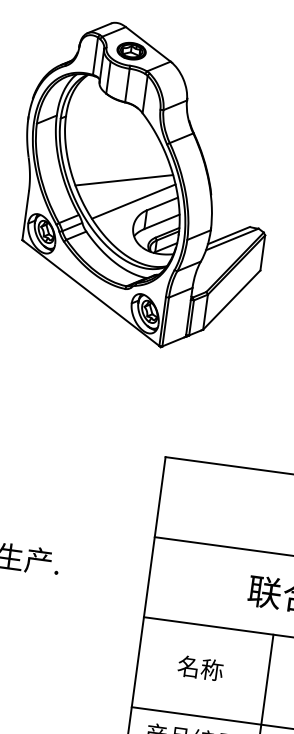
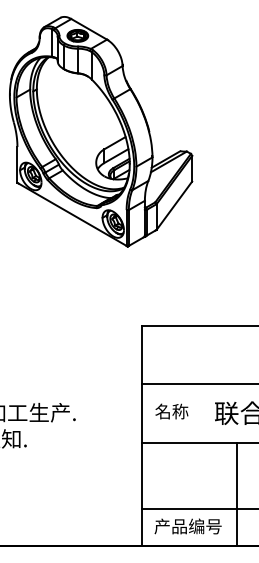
line: (123, 179) -> (84, 129), removed
line: (133, 200) -> (93, 143), removed
text: (200, 668) -> (171, 411), moved

